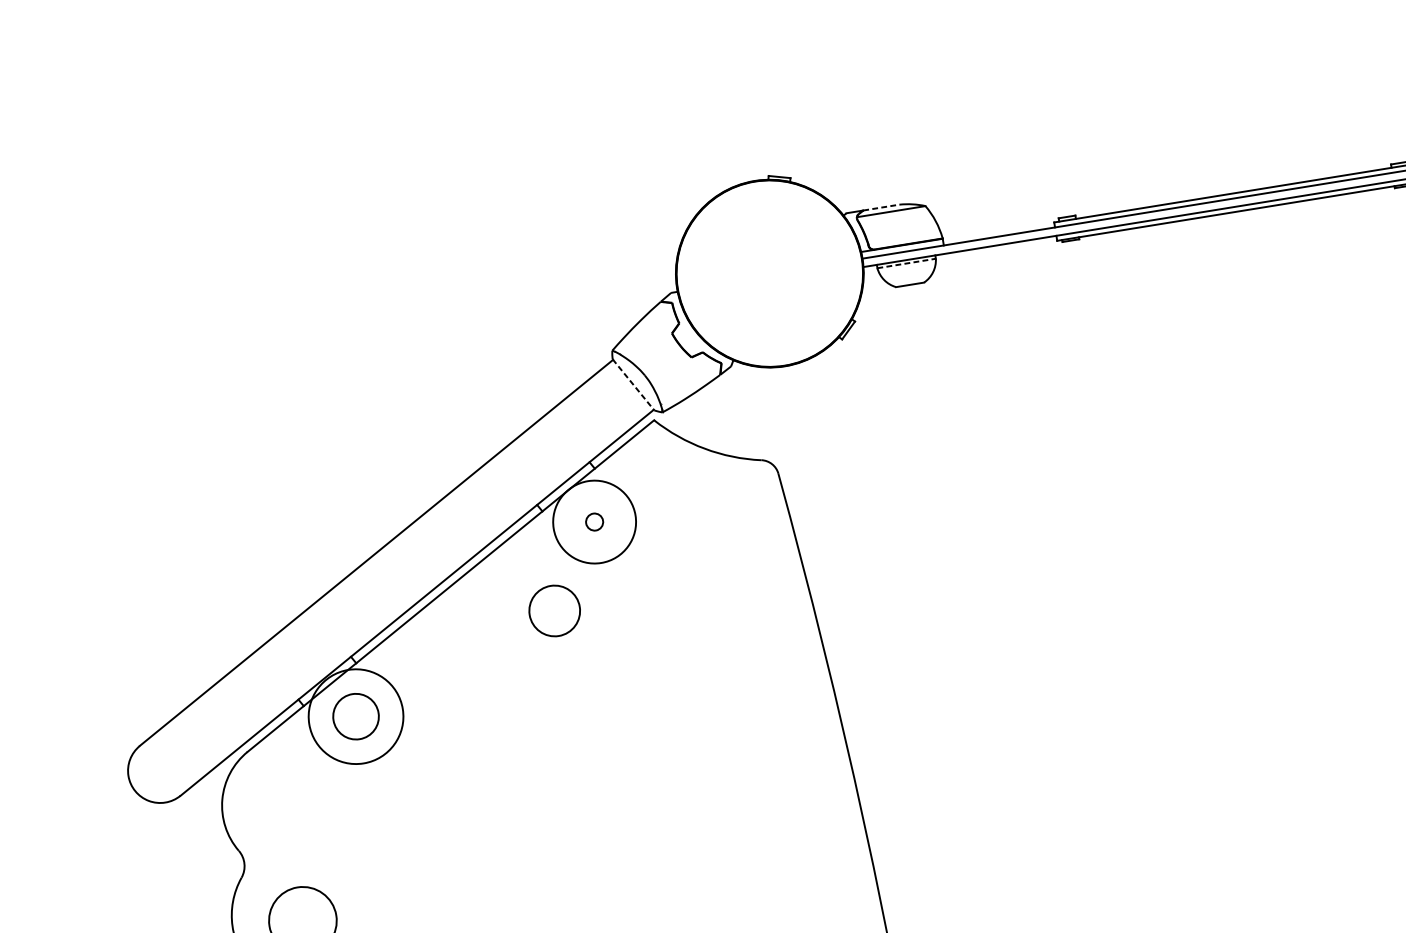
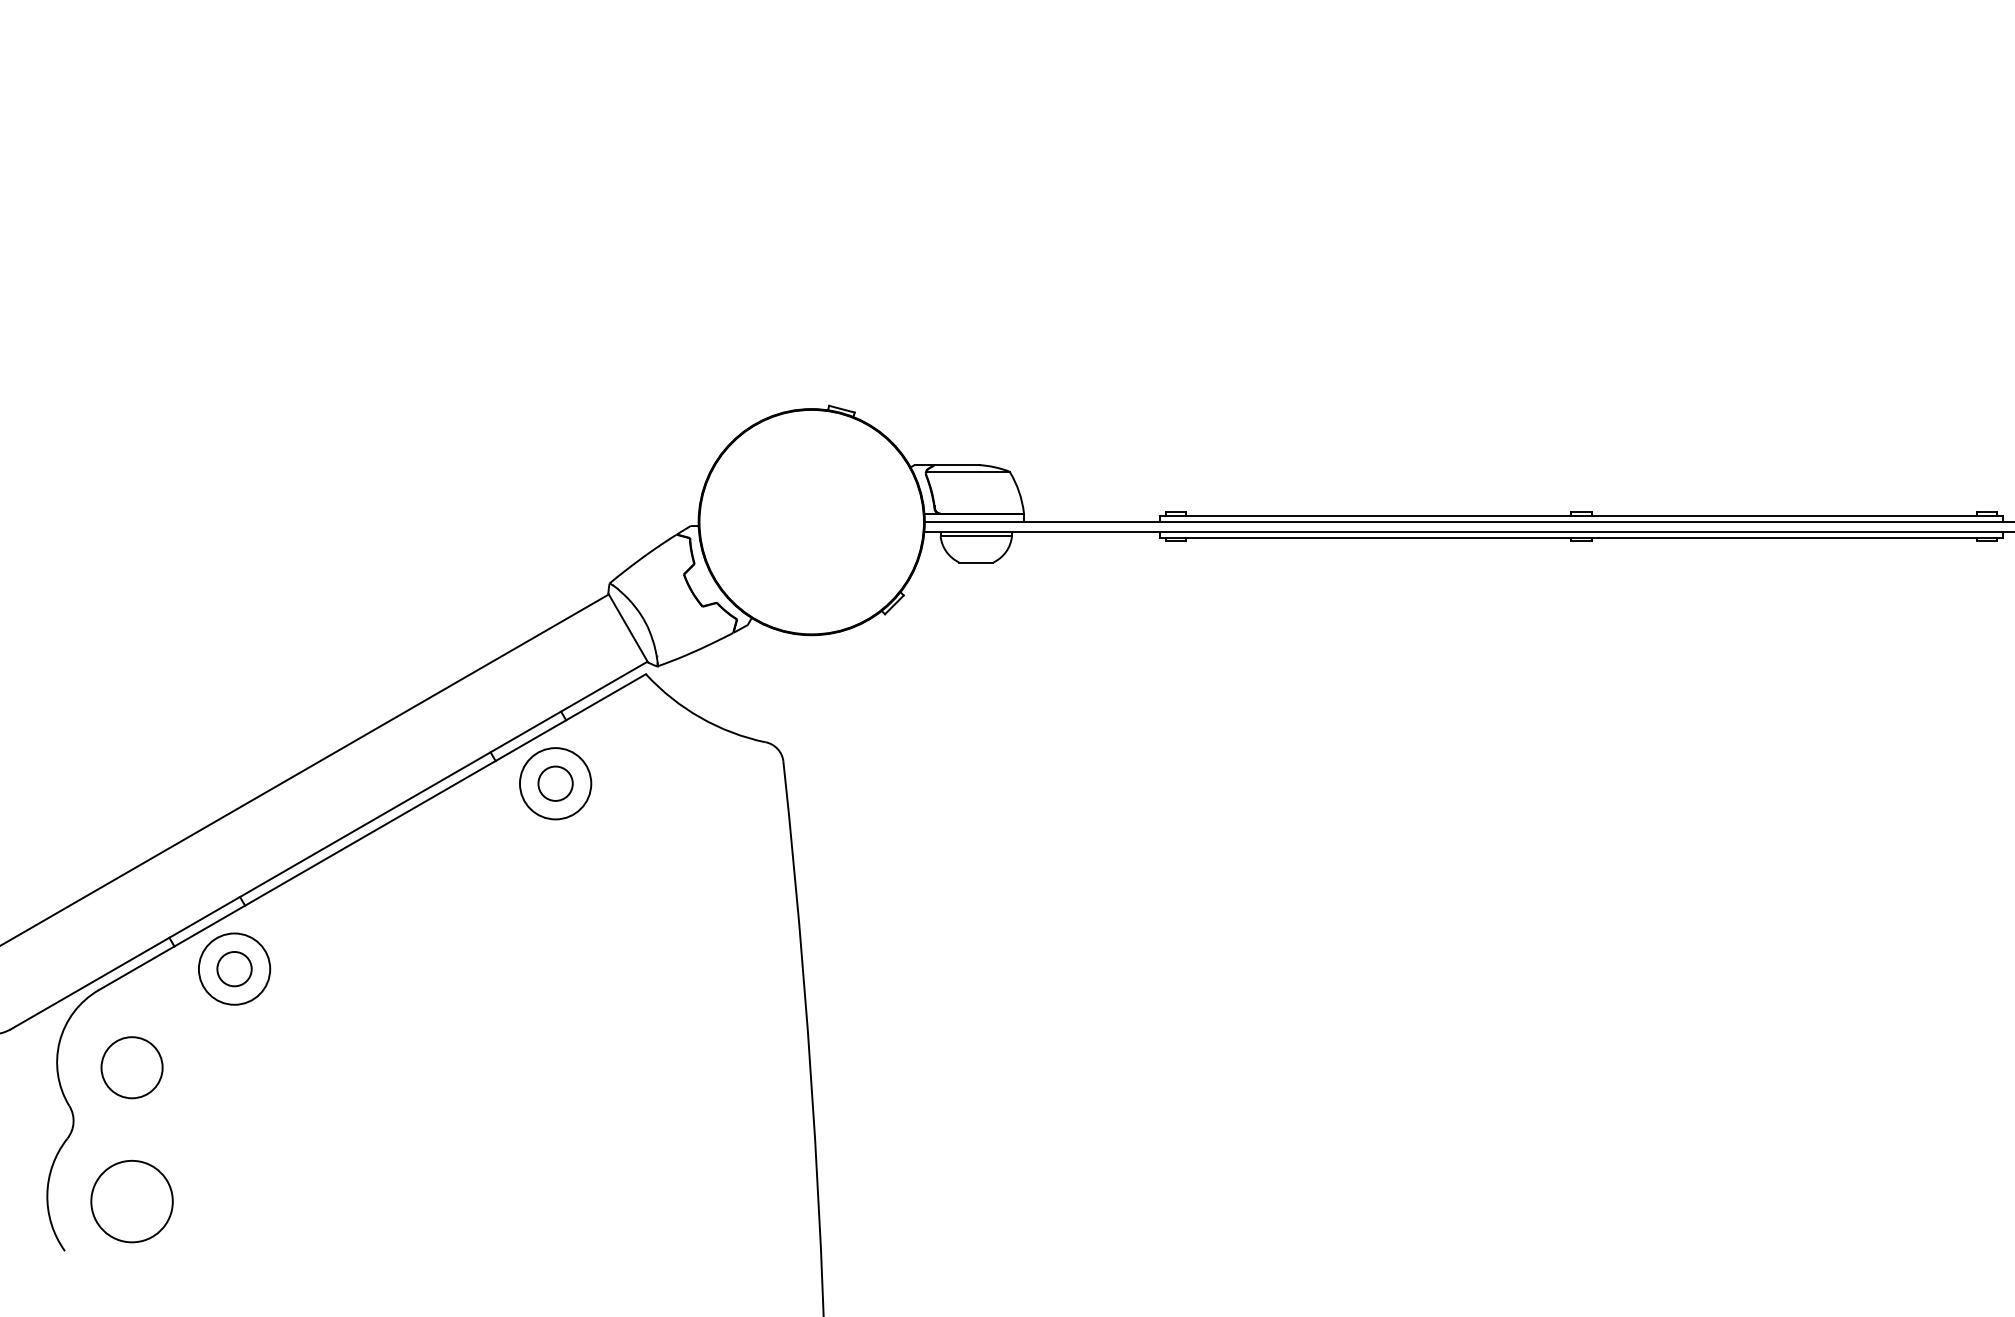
line: (881, 207) -> (957, 465), dashed -> solid
line: (906, 263) -> (976, 536), dashed -> solid
line: (633, 385) -> (628, 628), dashed -> solid
circle: (594, 521) -> (555, 783), size x0.71
circle: (594, 521) -> (555, 783), size x1.67
circle: (554, 610) -> (131, 1067), moved
circle: (355, 716) -> (234, 968), size x0.62
circle: (355, 716) -> (234, 968), size x0.62

